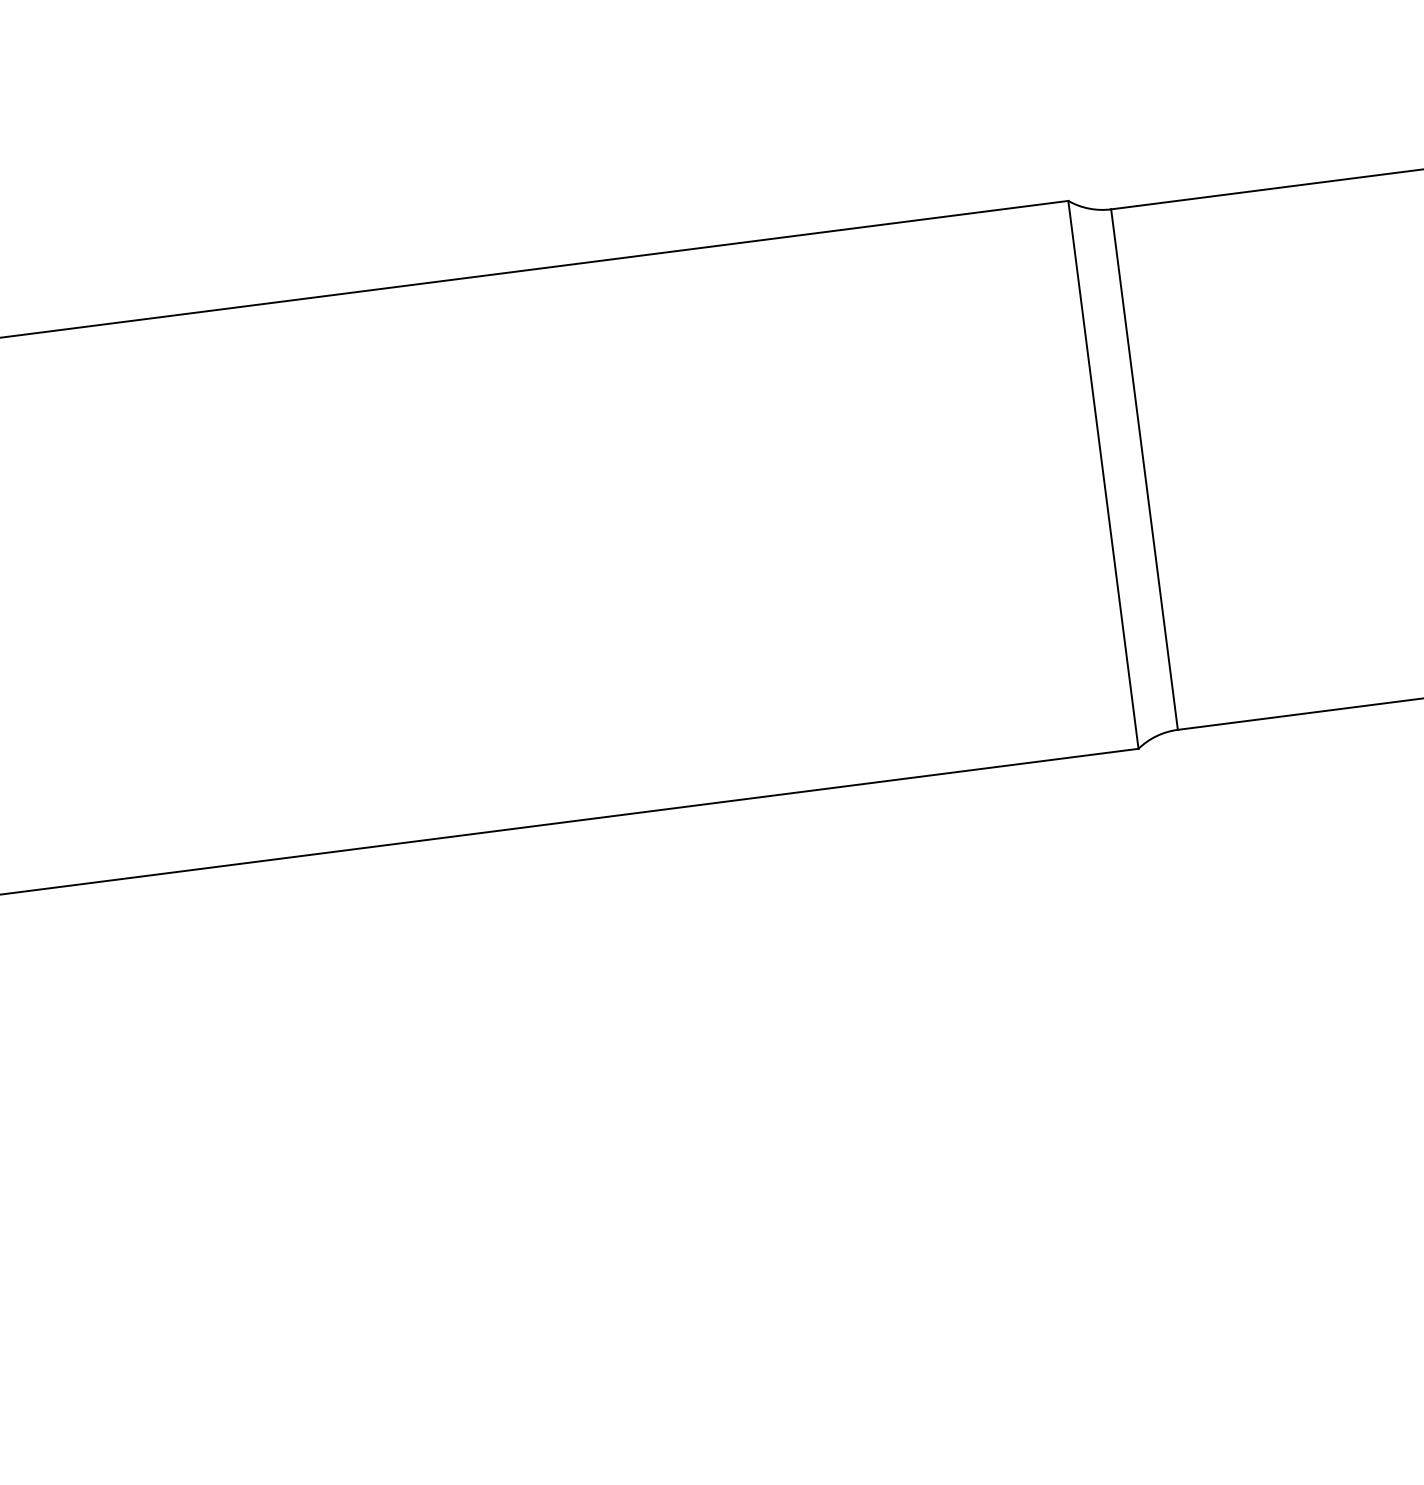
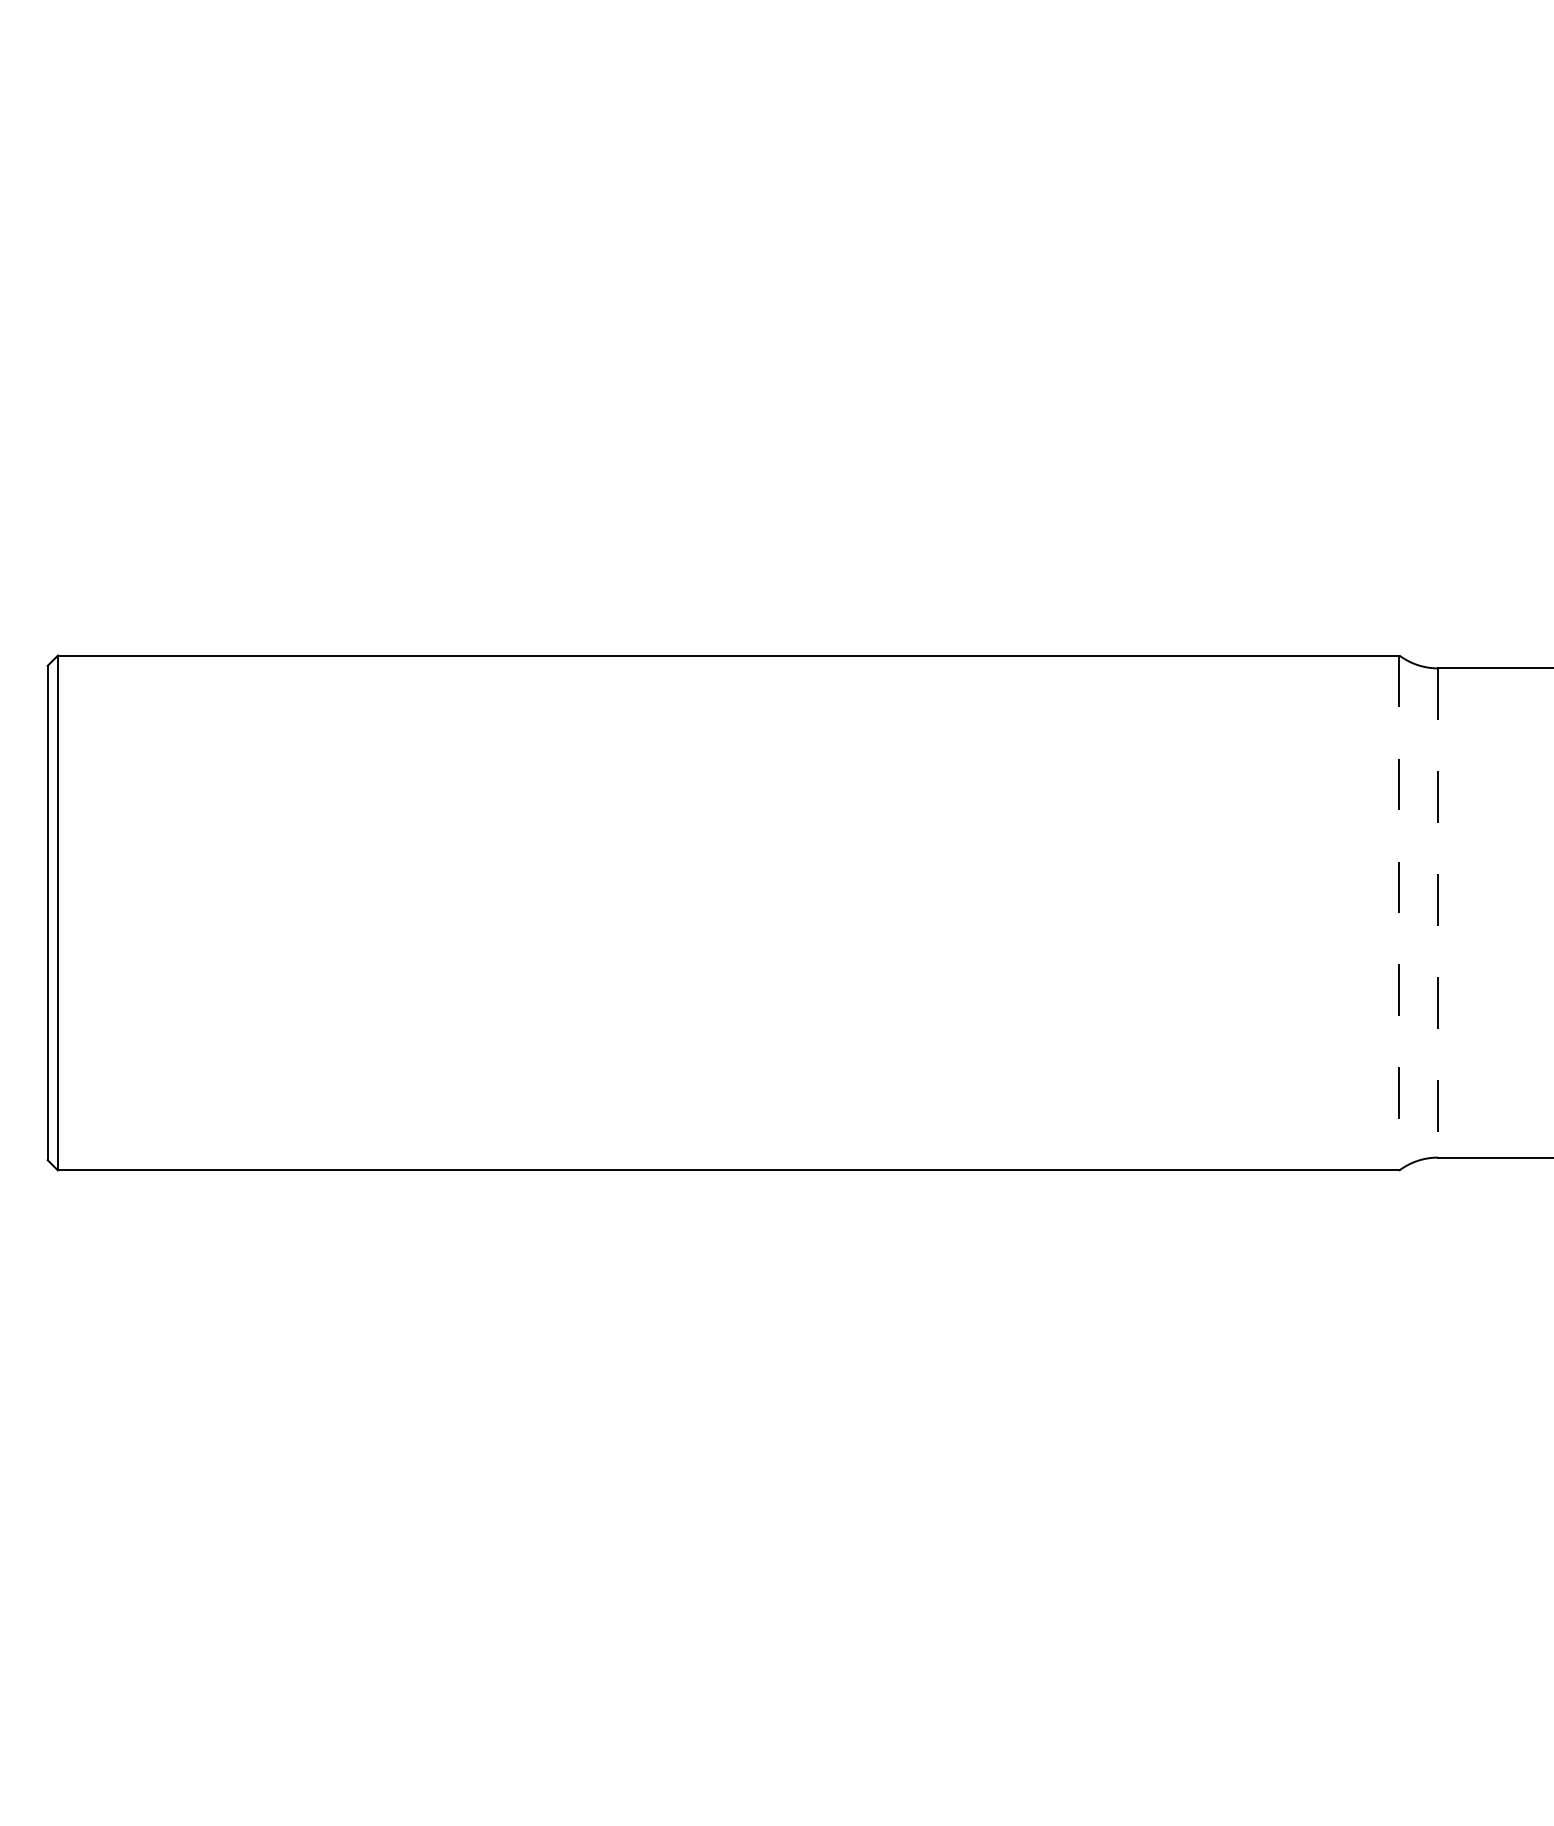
line: (1145, 470) -> (1438, 913), solid -> dashed
line: (1103, 475) -> (1399, 913), solid -> dashed

